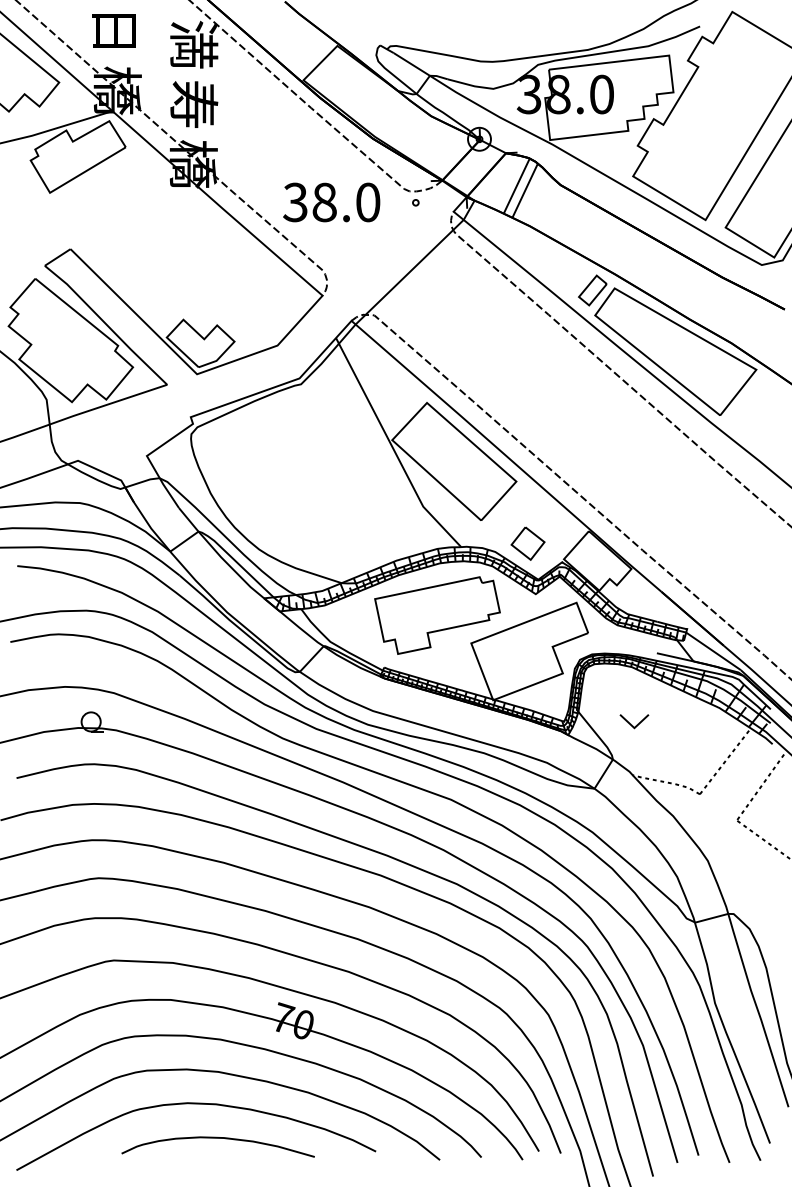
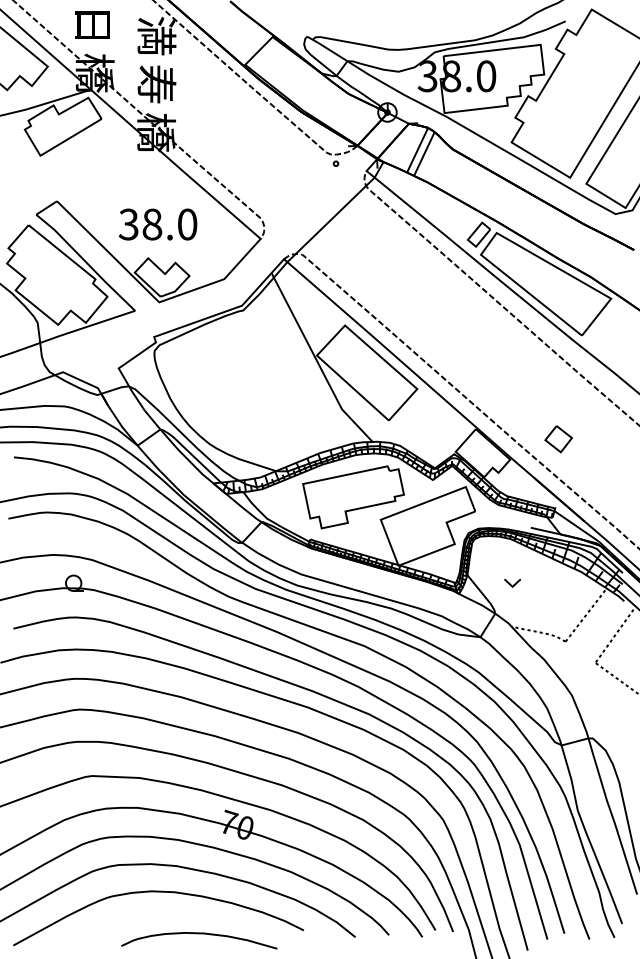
text: (331, 202) -> (157, 224), moved
part: (527, 543) -> (558, 439), moved
part: (634, 722) -> (512, 583), size x0.7
curve: (218, 1139) -> (199, 934), moved

